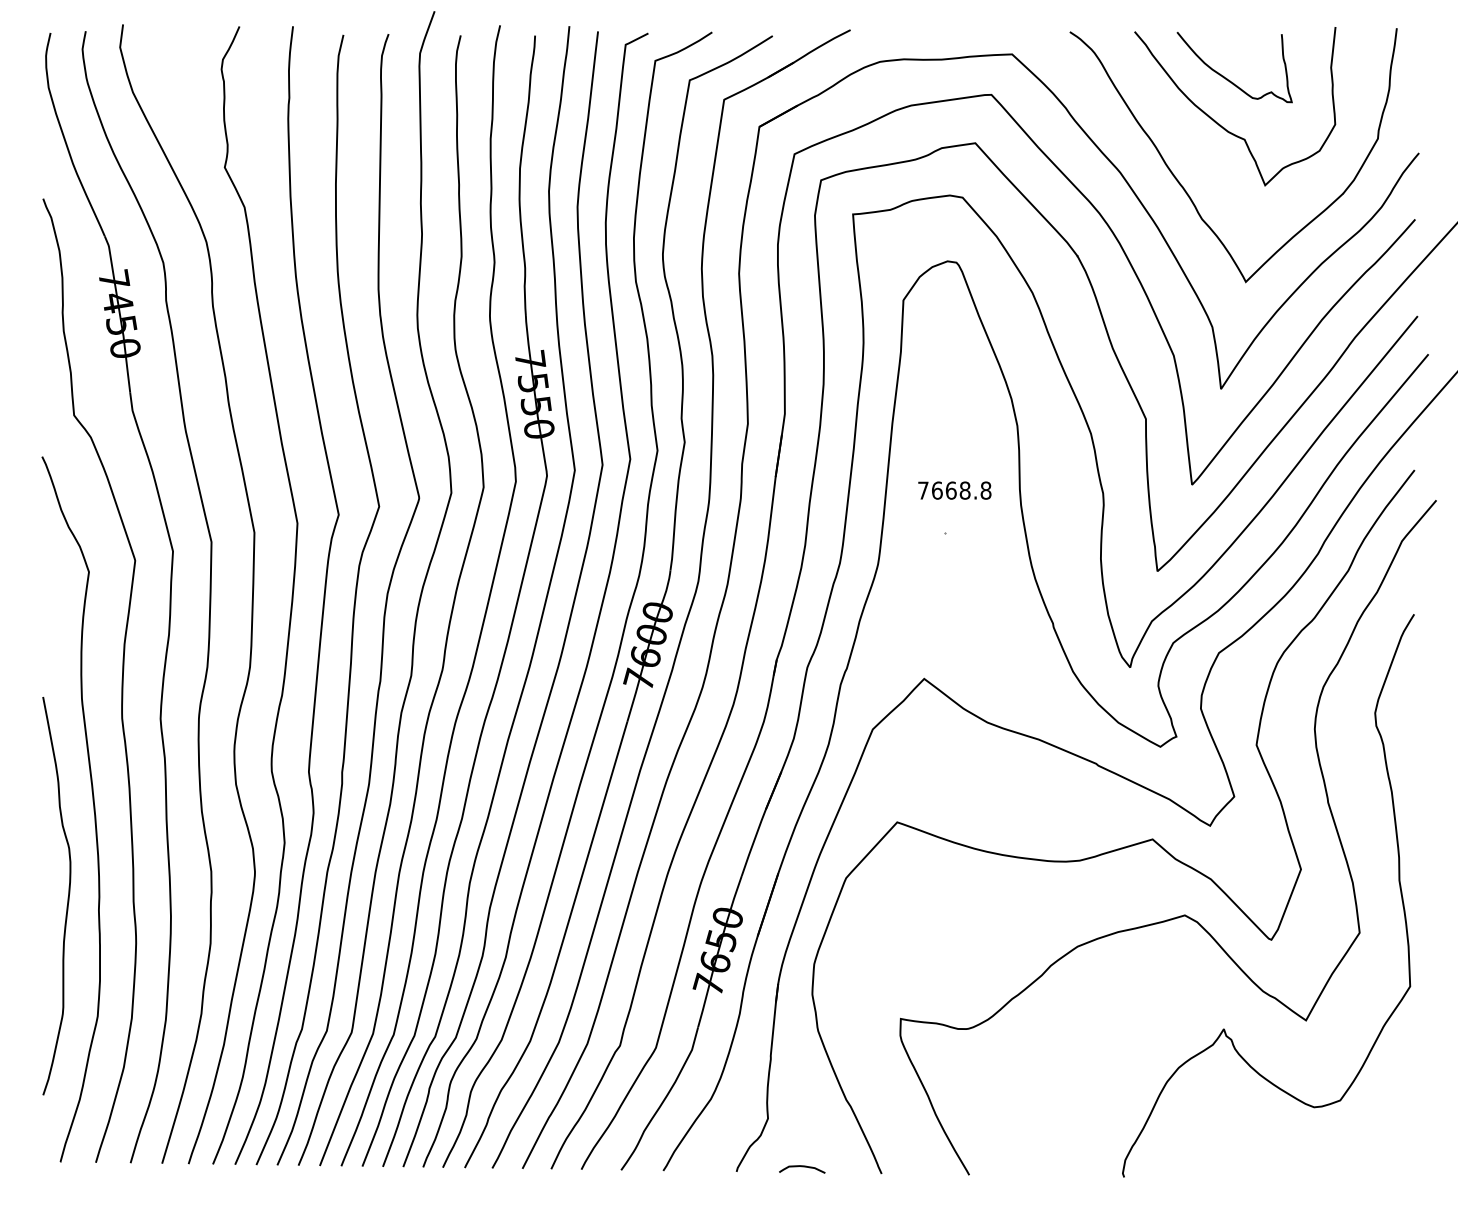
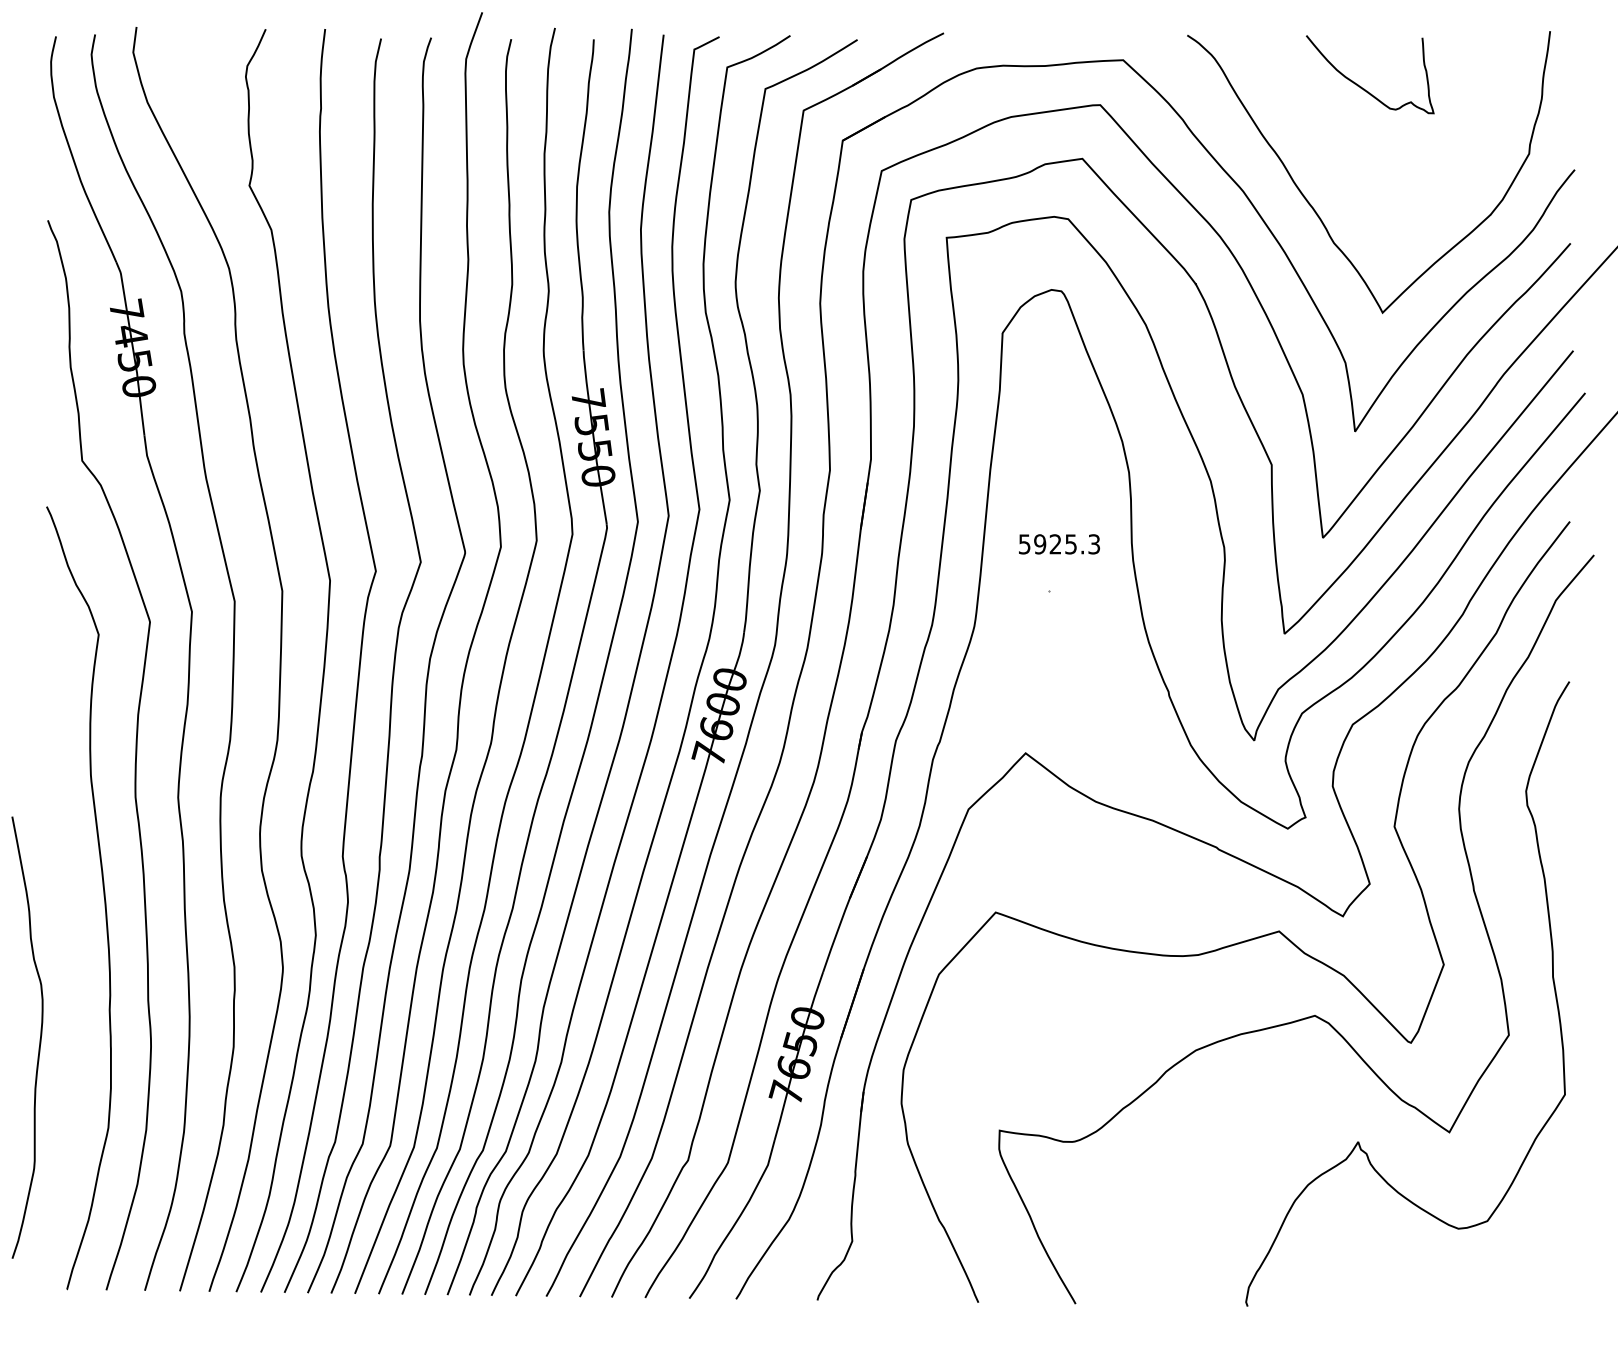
curve: (1219, 123) -> (1353, 136), removed
text: (954, 490) -> (1059, 544), 7668.8 -> 5925.3
curve: (67, 897) -> (39, 1039), moved
curve: (802, 1167) -> (890, 1295), removed

